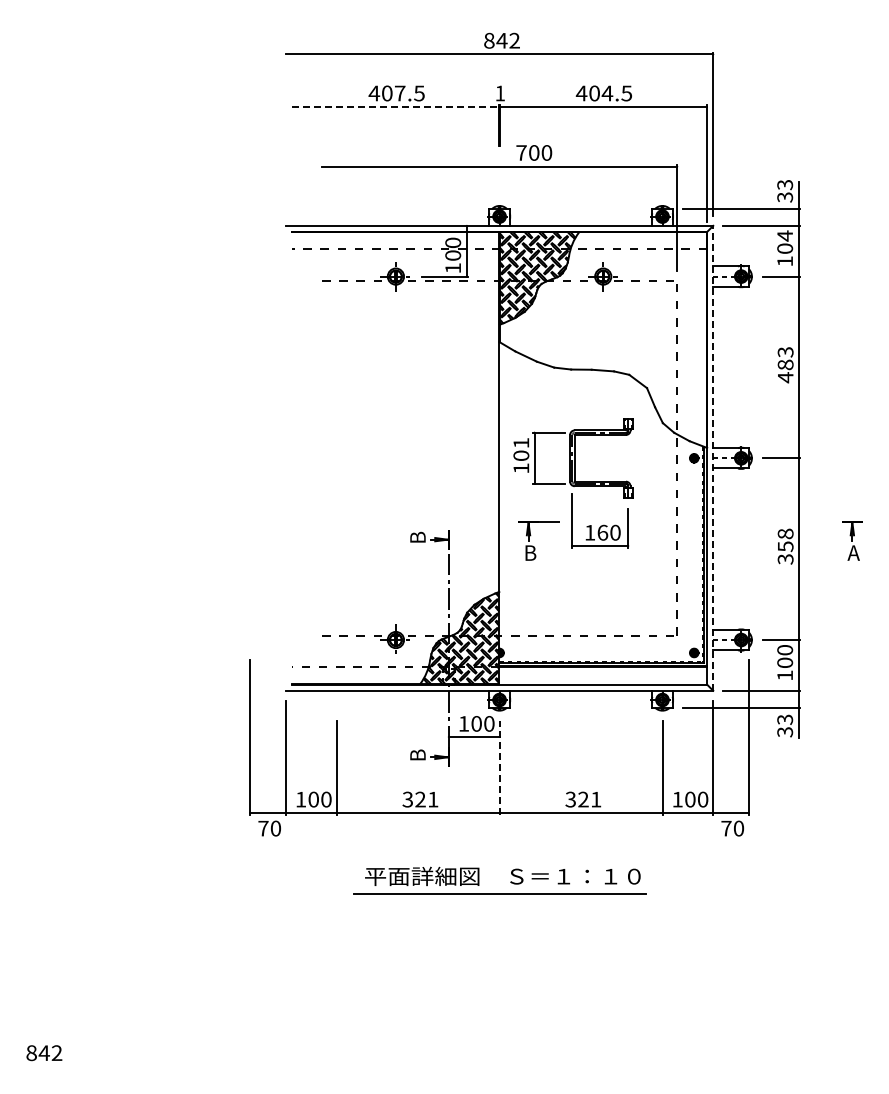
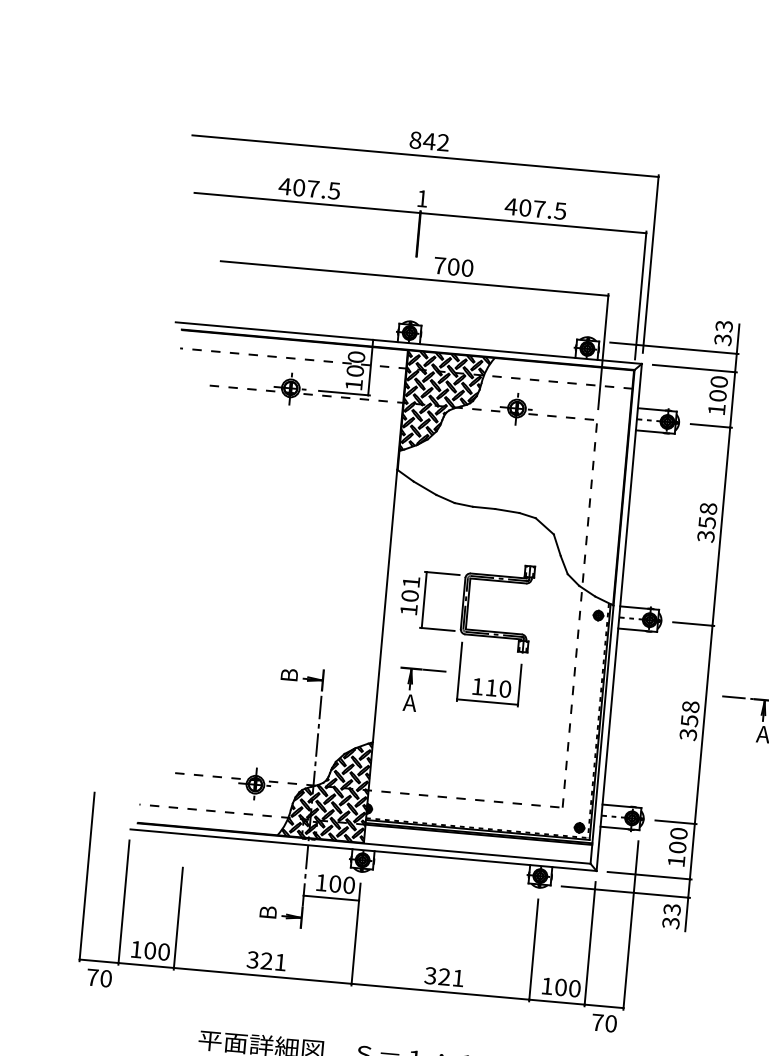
text: (607, 93) -> (539, 209), 404.5 -> 407.5
line: (396, 106) -> (308, 202), dashed -> solid
text: (785, 235) -> (719, 381), 104 -> 100
text: (785, 365) -> (707, 523), 483 -> 358
line: (713, 457) -> (619, 616), dashed -> solid
line: (827, 521) -> (737, 697), added
text: (602, 532) -> (491, 687), 160 -> 110
text: (529, 552) -> (409, 702), B -> A
line: (499, 768) -> (355, 934), dashed -> solid

